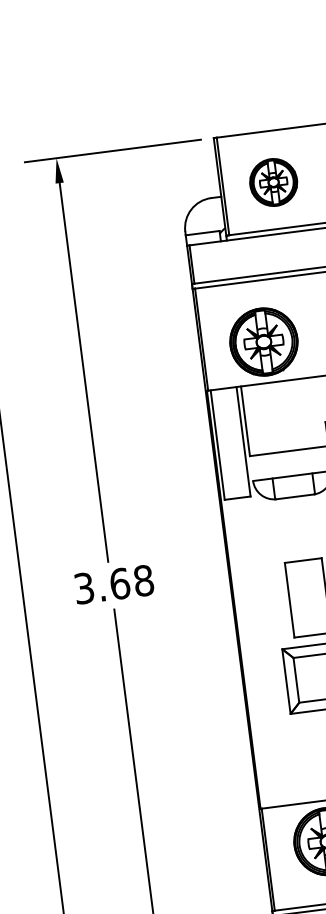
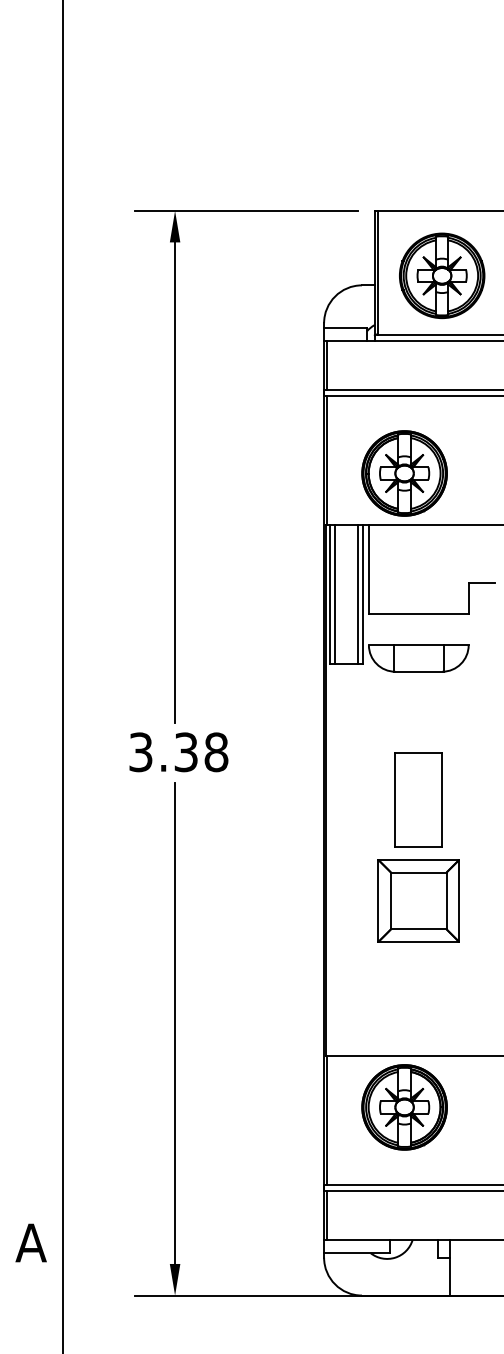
part: (273, 182) -> (442, 275), size x1.43
line: (239, 442) -> (358, 594), added
line: (221, 444) -> (335, 594), added
text: (120, 583) -> (186, 752), 3.68 -> 3.38

